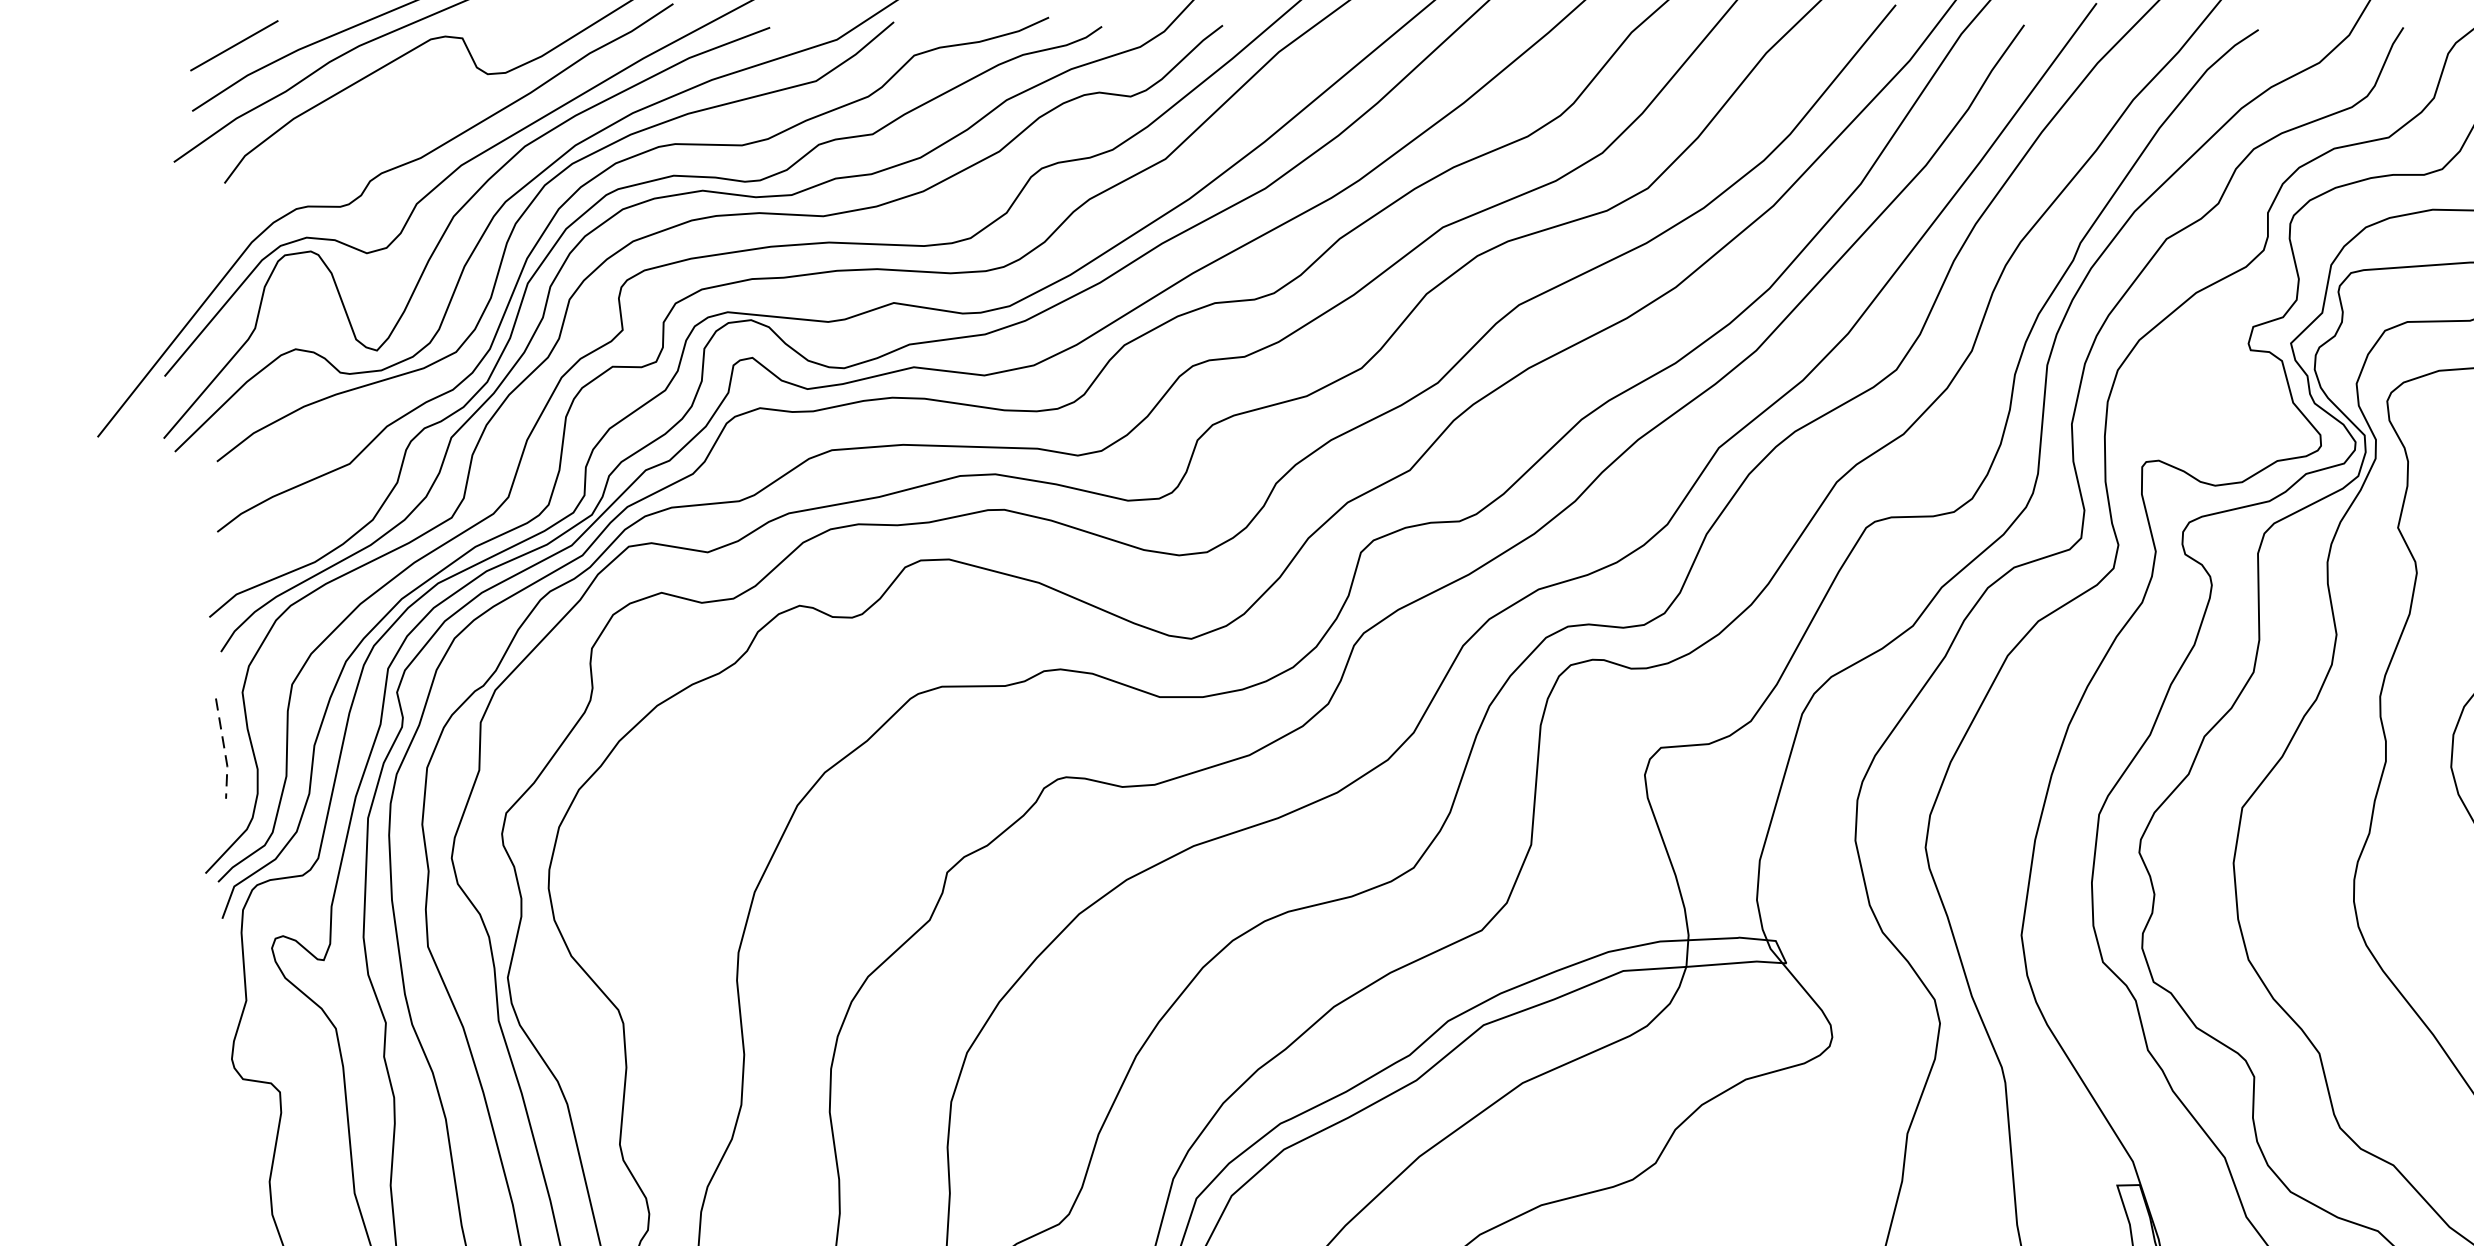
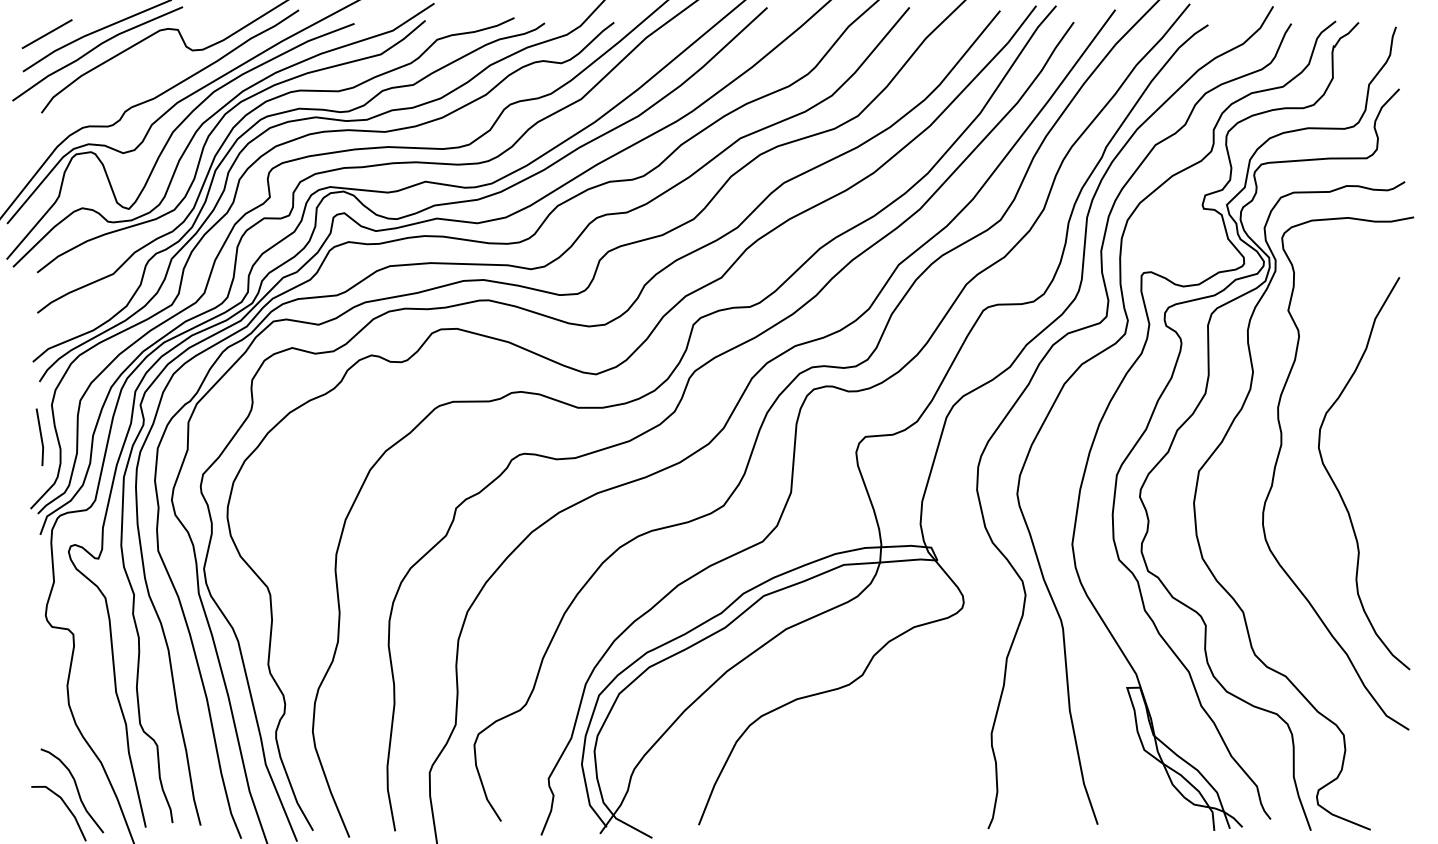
line: (224, 748) -> (41, 437), dashed -> solid

